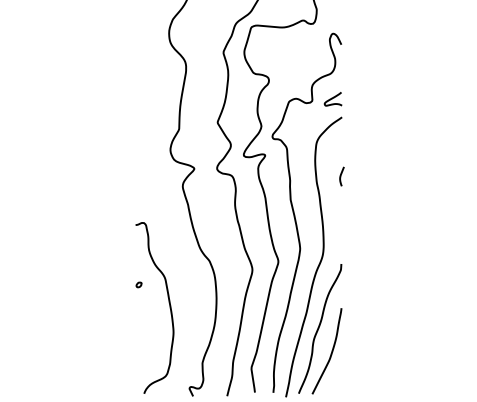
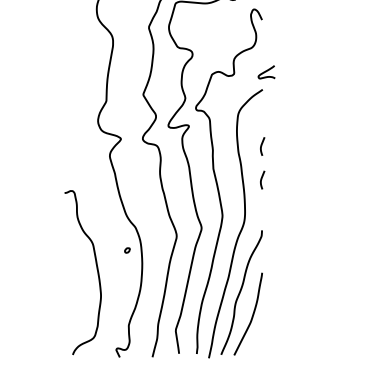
curve: (332, 99) -> (266, 72), moved
curve: (341, 211) -> (262, 180), added
part: (138, 284) -> (126, 250), moved

